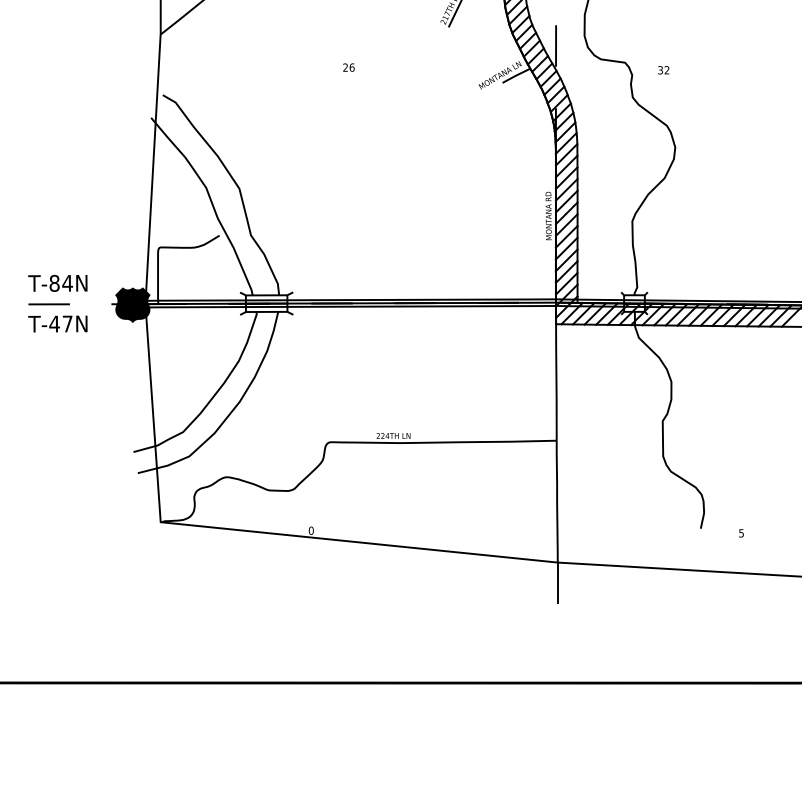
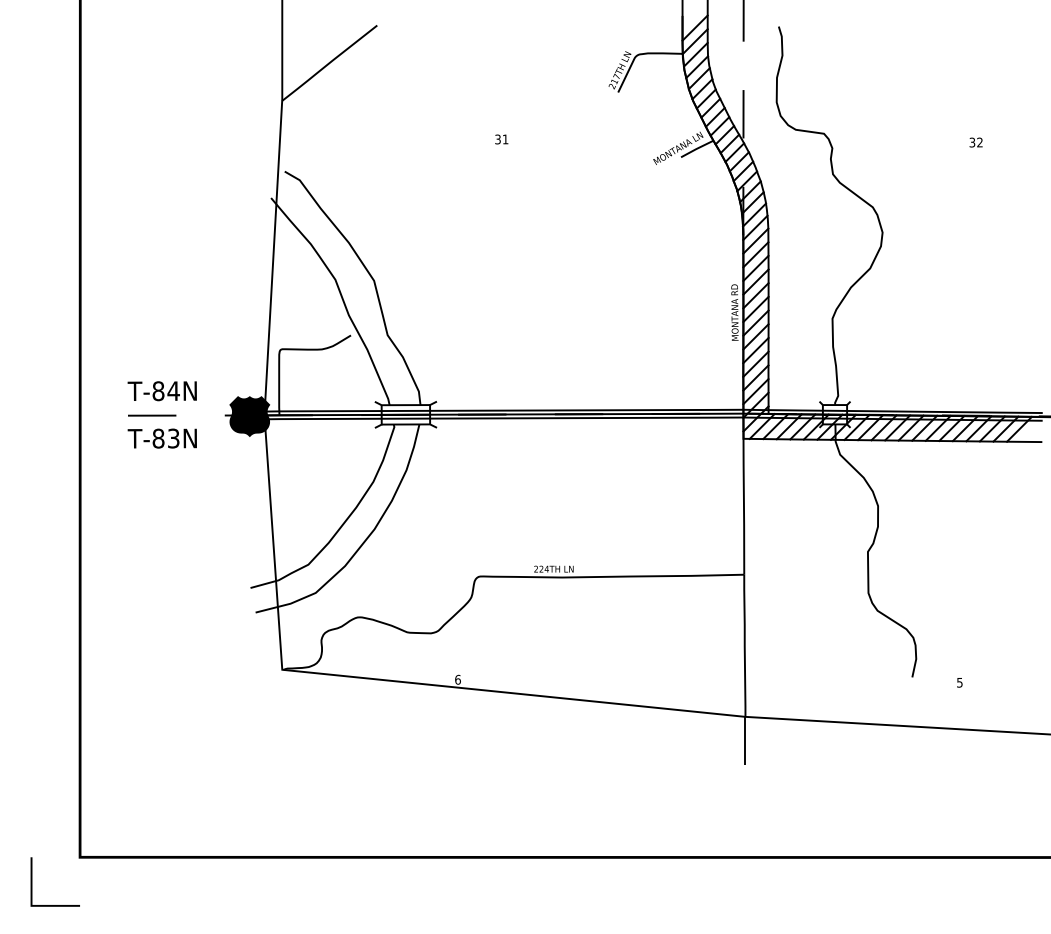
text: (348, 67) -> (501, 139), 26 -> 31
text: (663, 70) -> (975, 142), moved
text: (60, 323) -> (165, 438), T-47N -> T-83N
text: (310, 530) -> (457, 679), 0 -> 6

